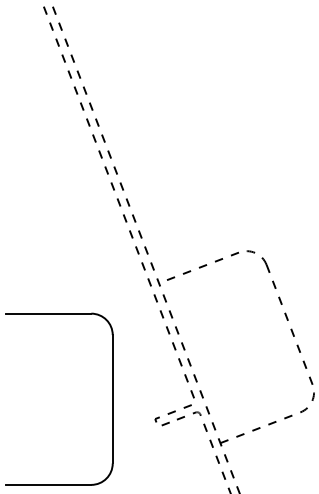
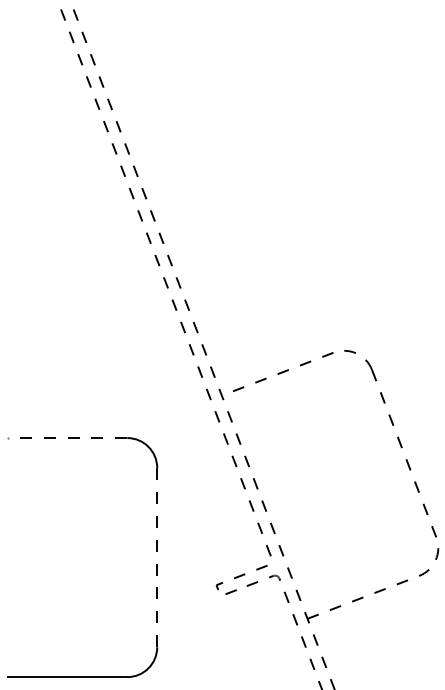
line: (48, 313) -> (67, 437), solid -> dashed
line: (112, 398) -> (156, 556), solid -> dashed

